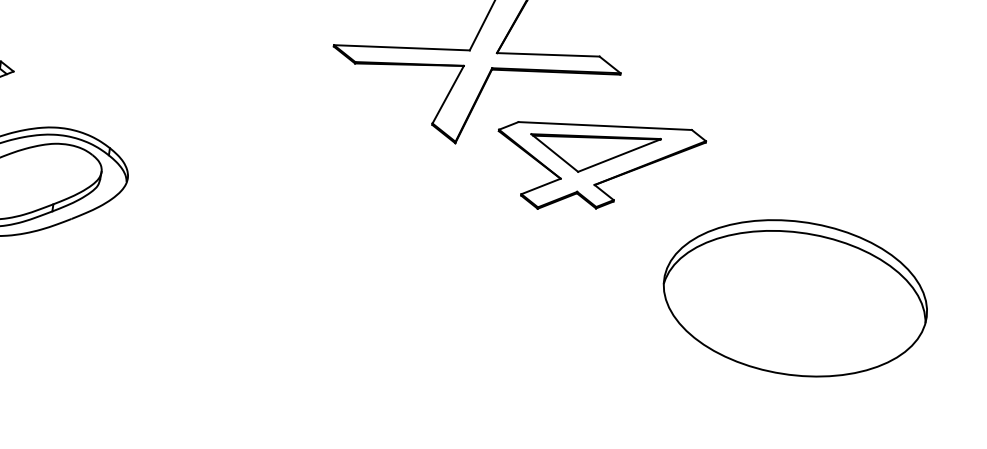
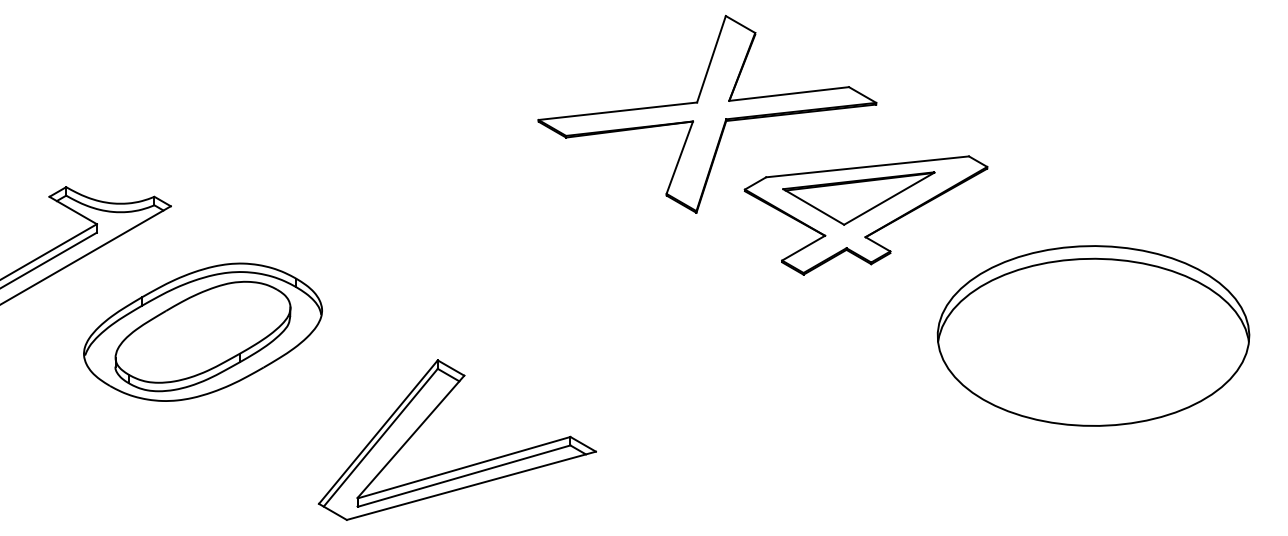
part: (795, 297) -> (1093, 335), moved
part: (227, 327) -> (463, 466), added

